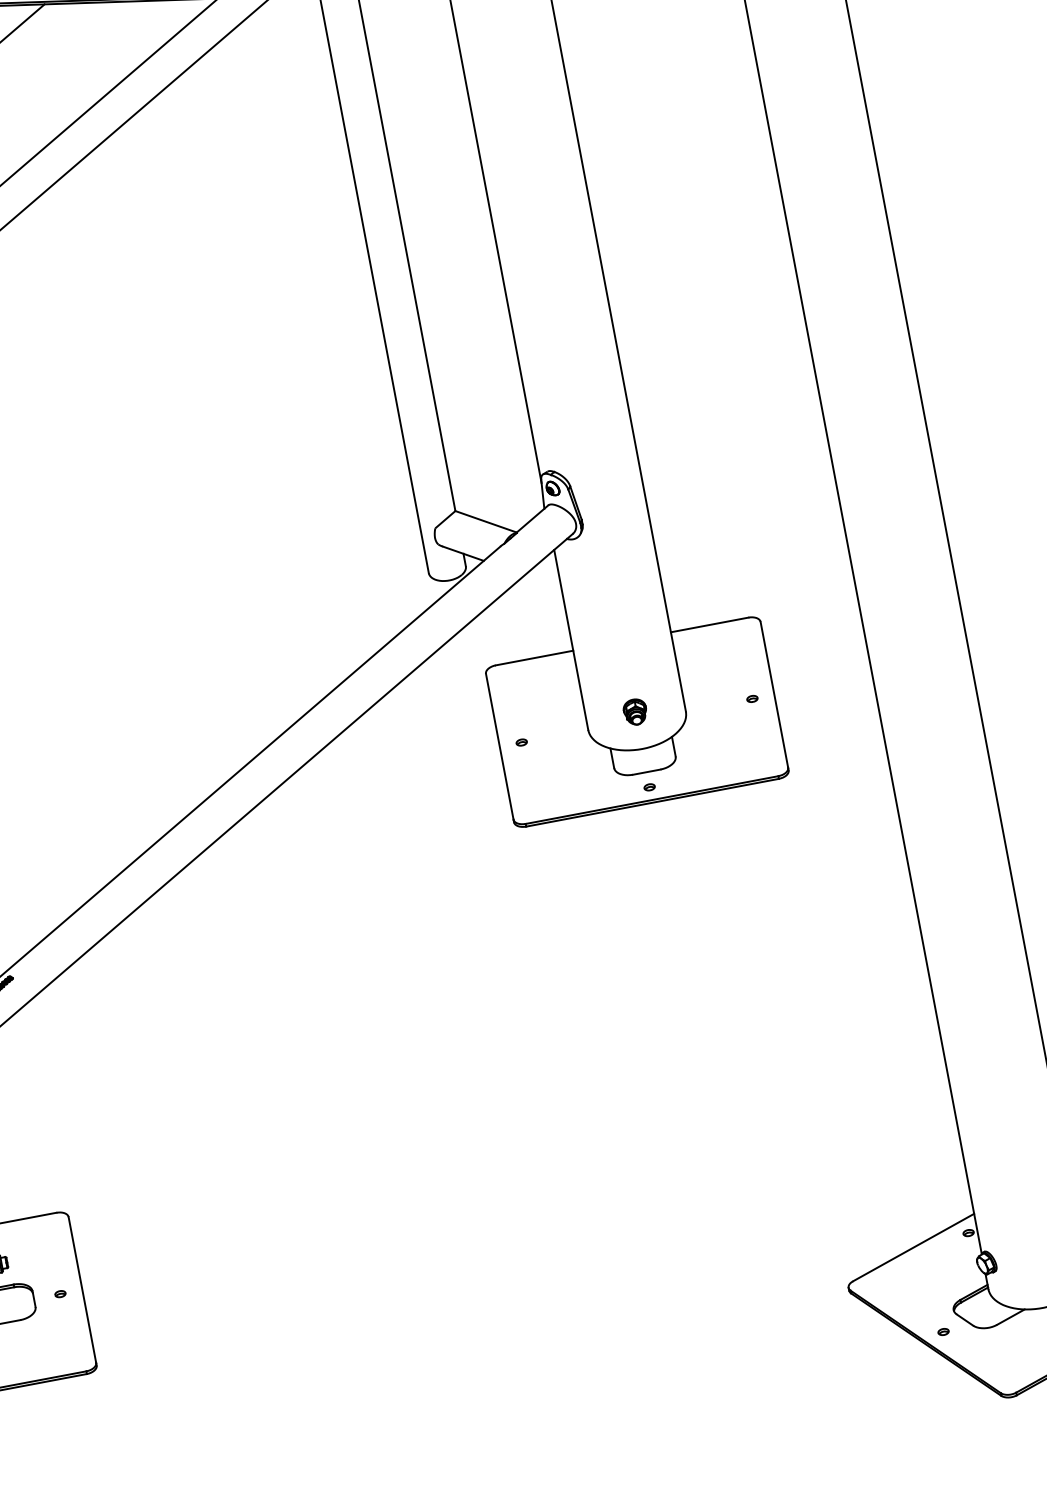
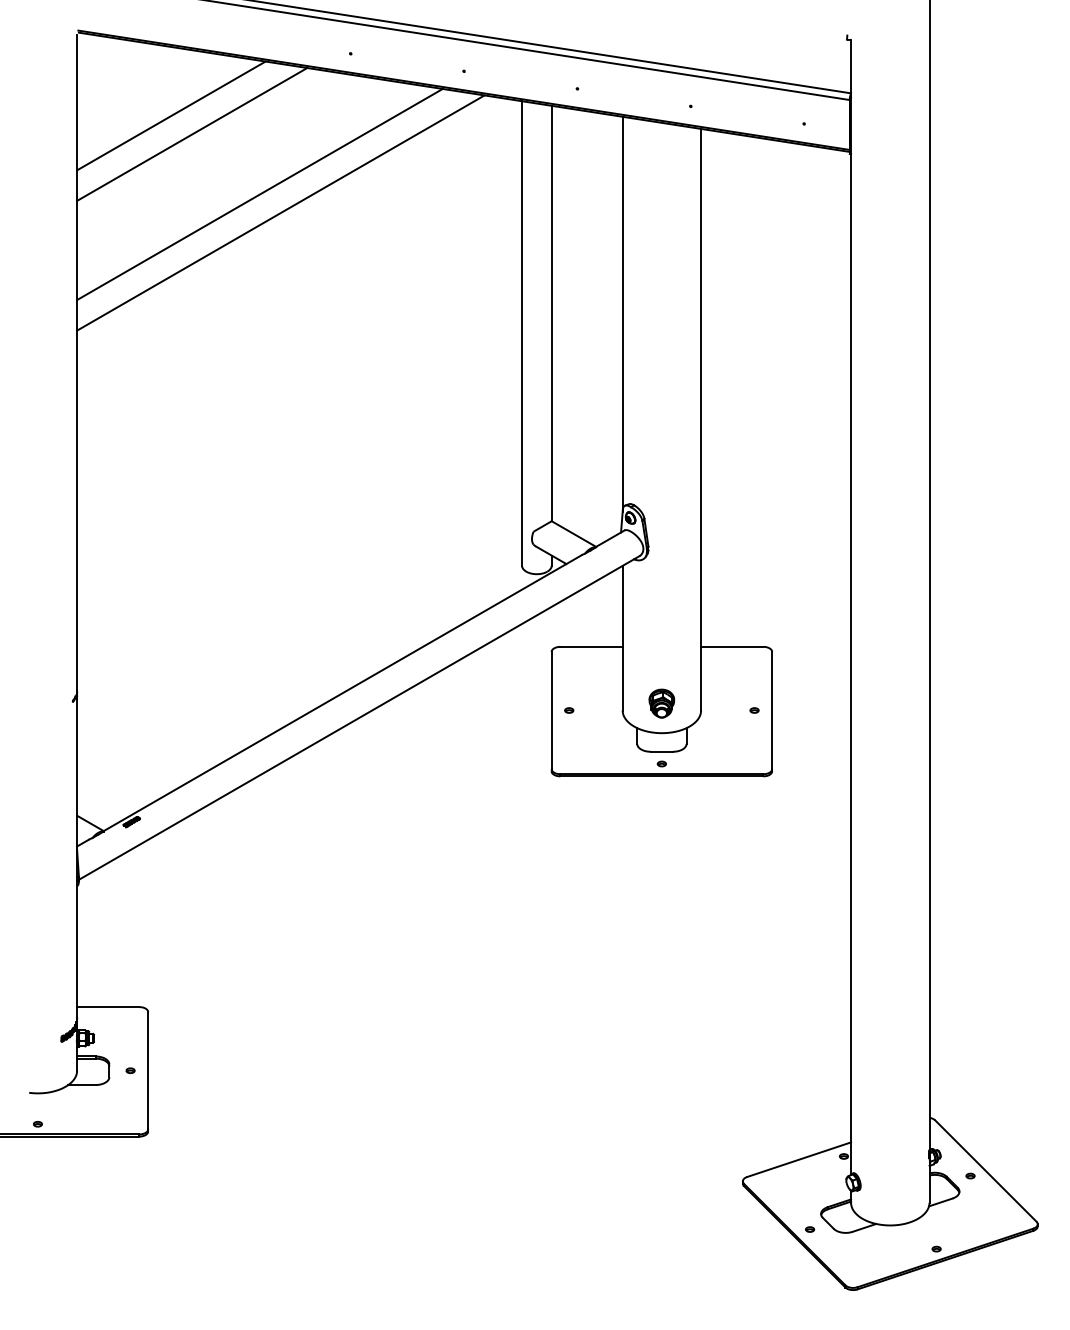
part: (634, 712) -> (661, 703), size x1.4

